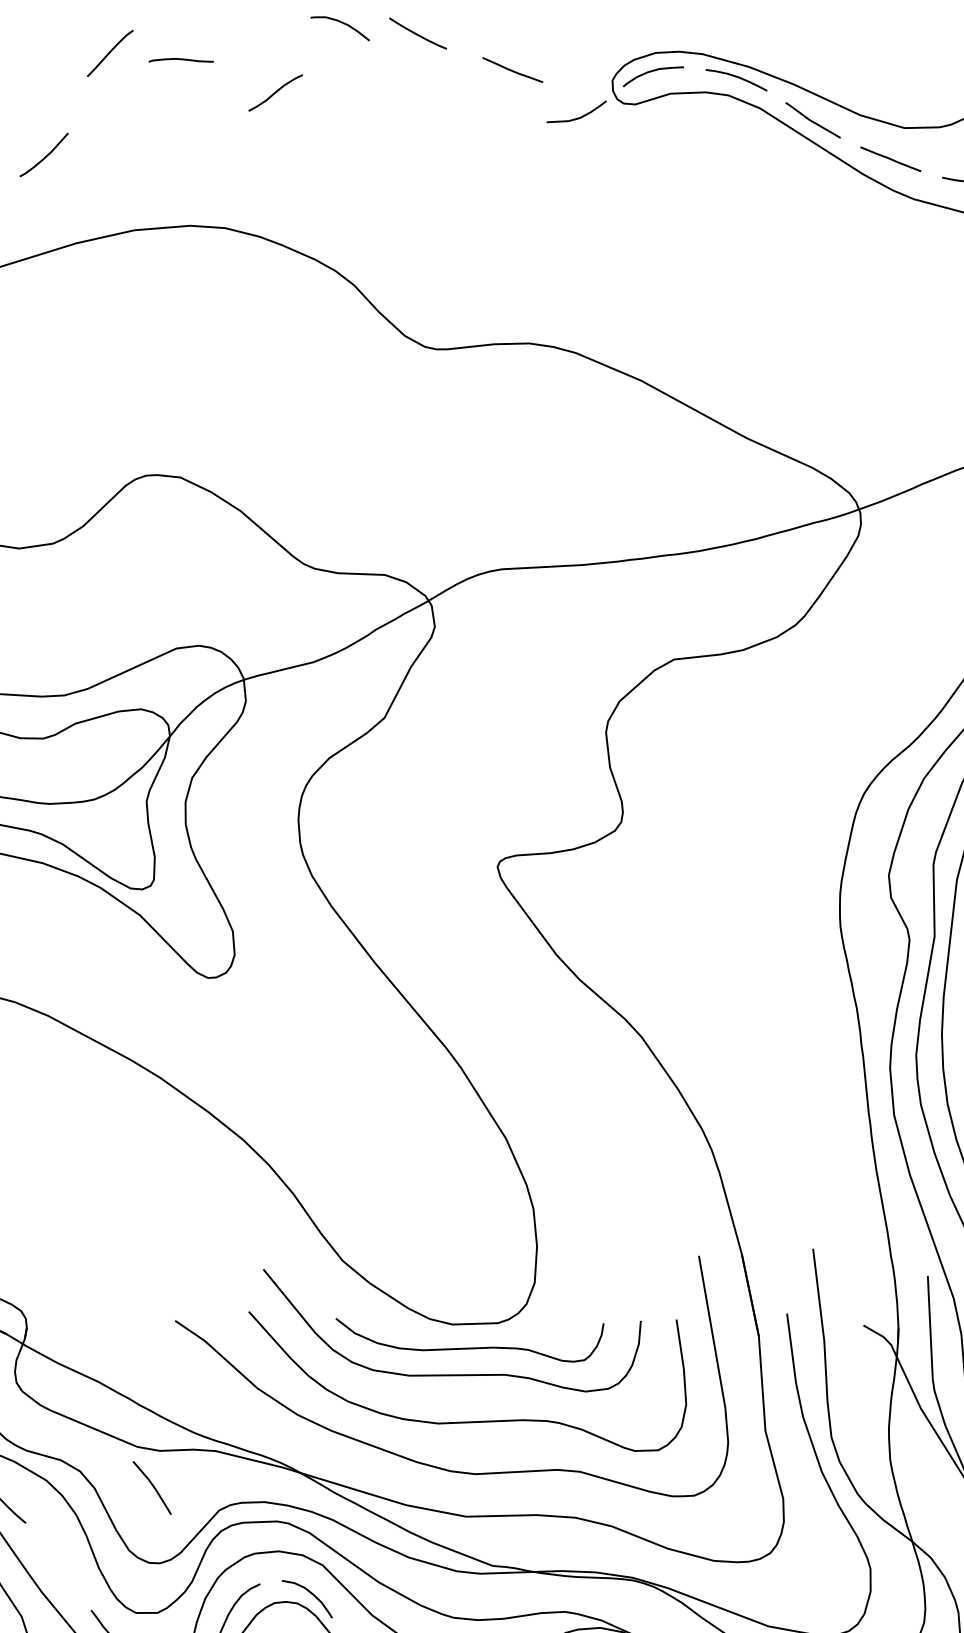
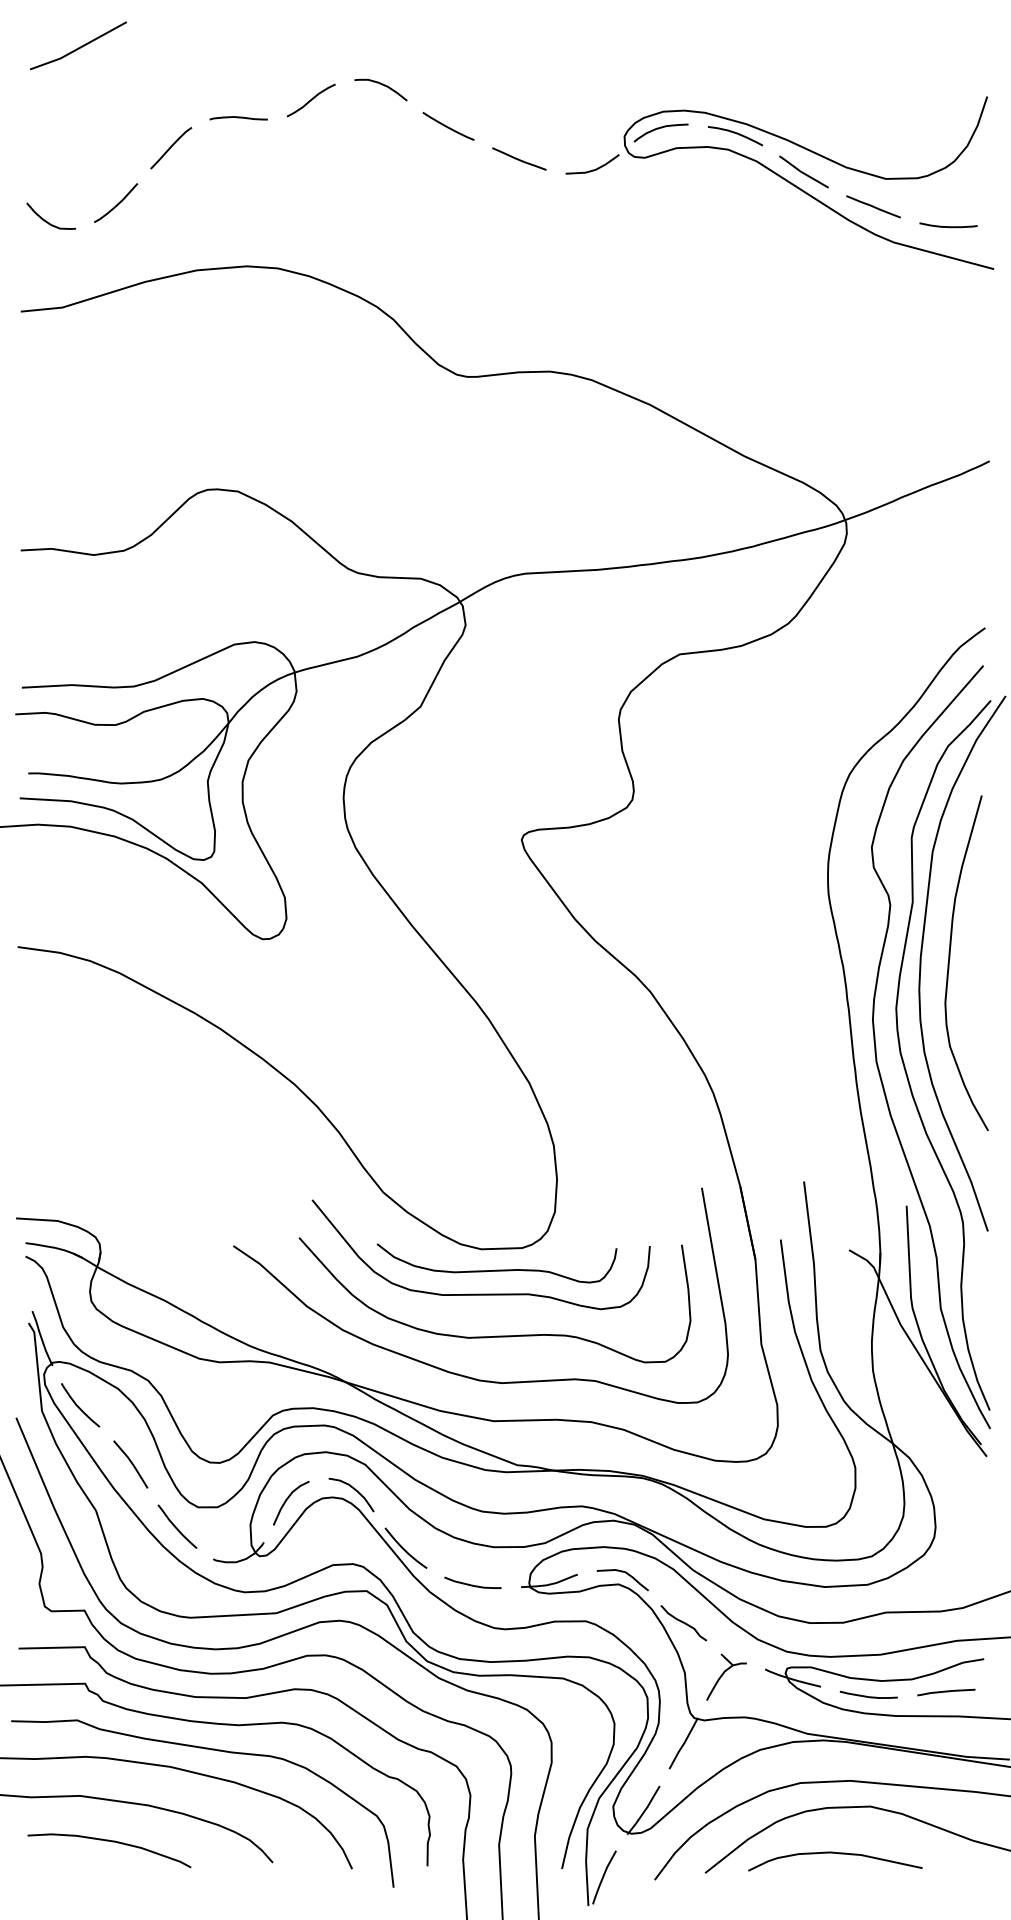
curve: (417, 33) -> (448, 126), moved
curve: (110, 52) -> (171, 147), moved
line: (511, 69) -> (518, 158), moved
curve: (274, 92) -> (310, 100), moved
curve: (153, 1487) -> (131, 1464), moved

